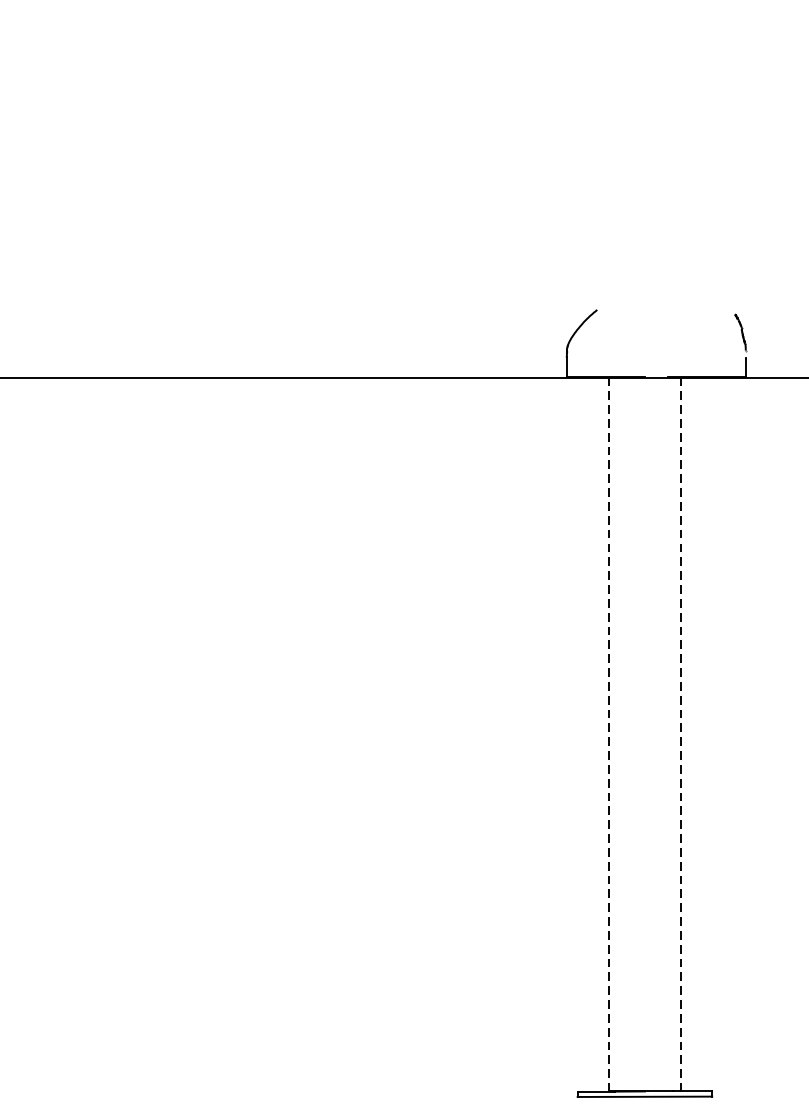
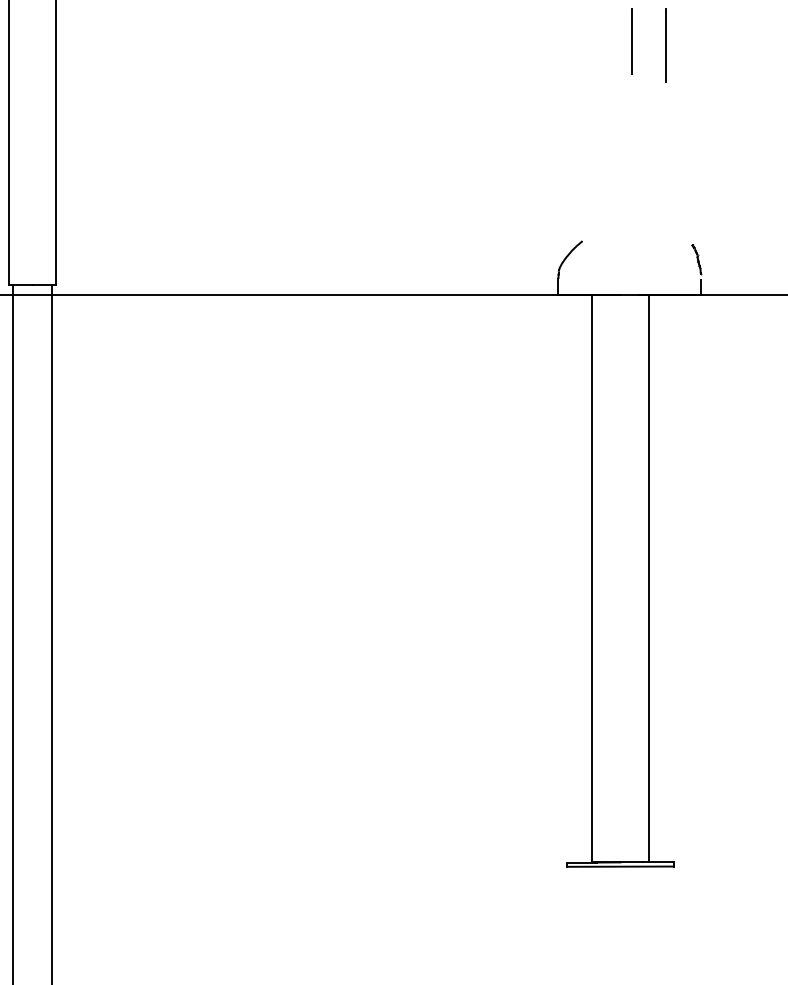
line: (658, 58) -> (631, 41), added
line: (701, 62) -> (665, 44), added
line: (608, 734) -> (591, 578), dashed -> solid
line: (680, 734) -> (648, 578), dashed -> solid

